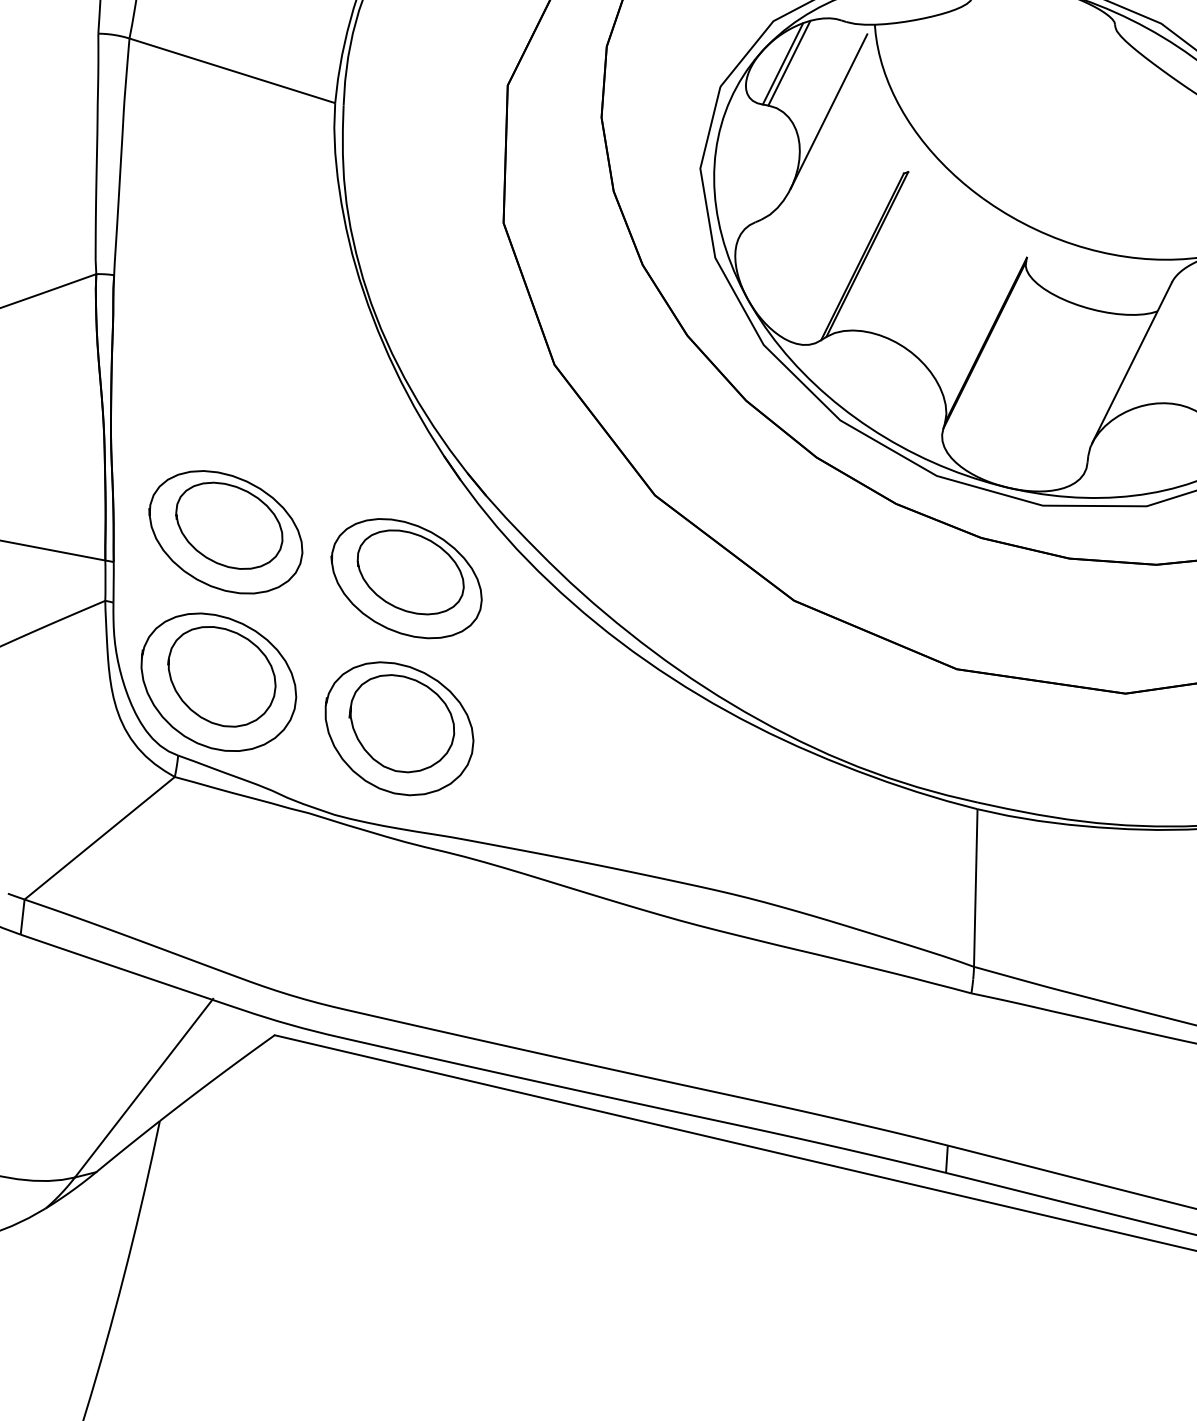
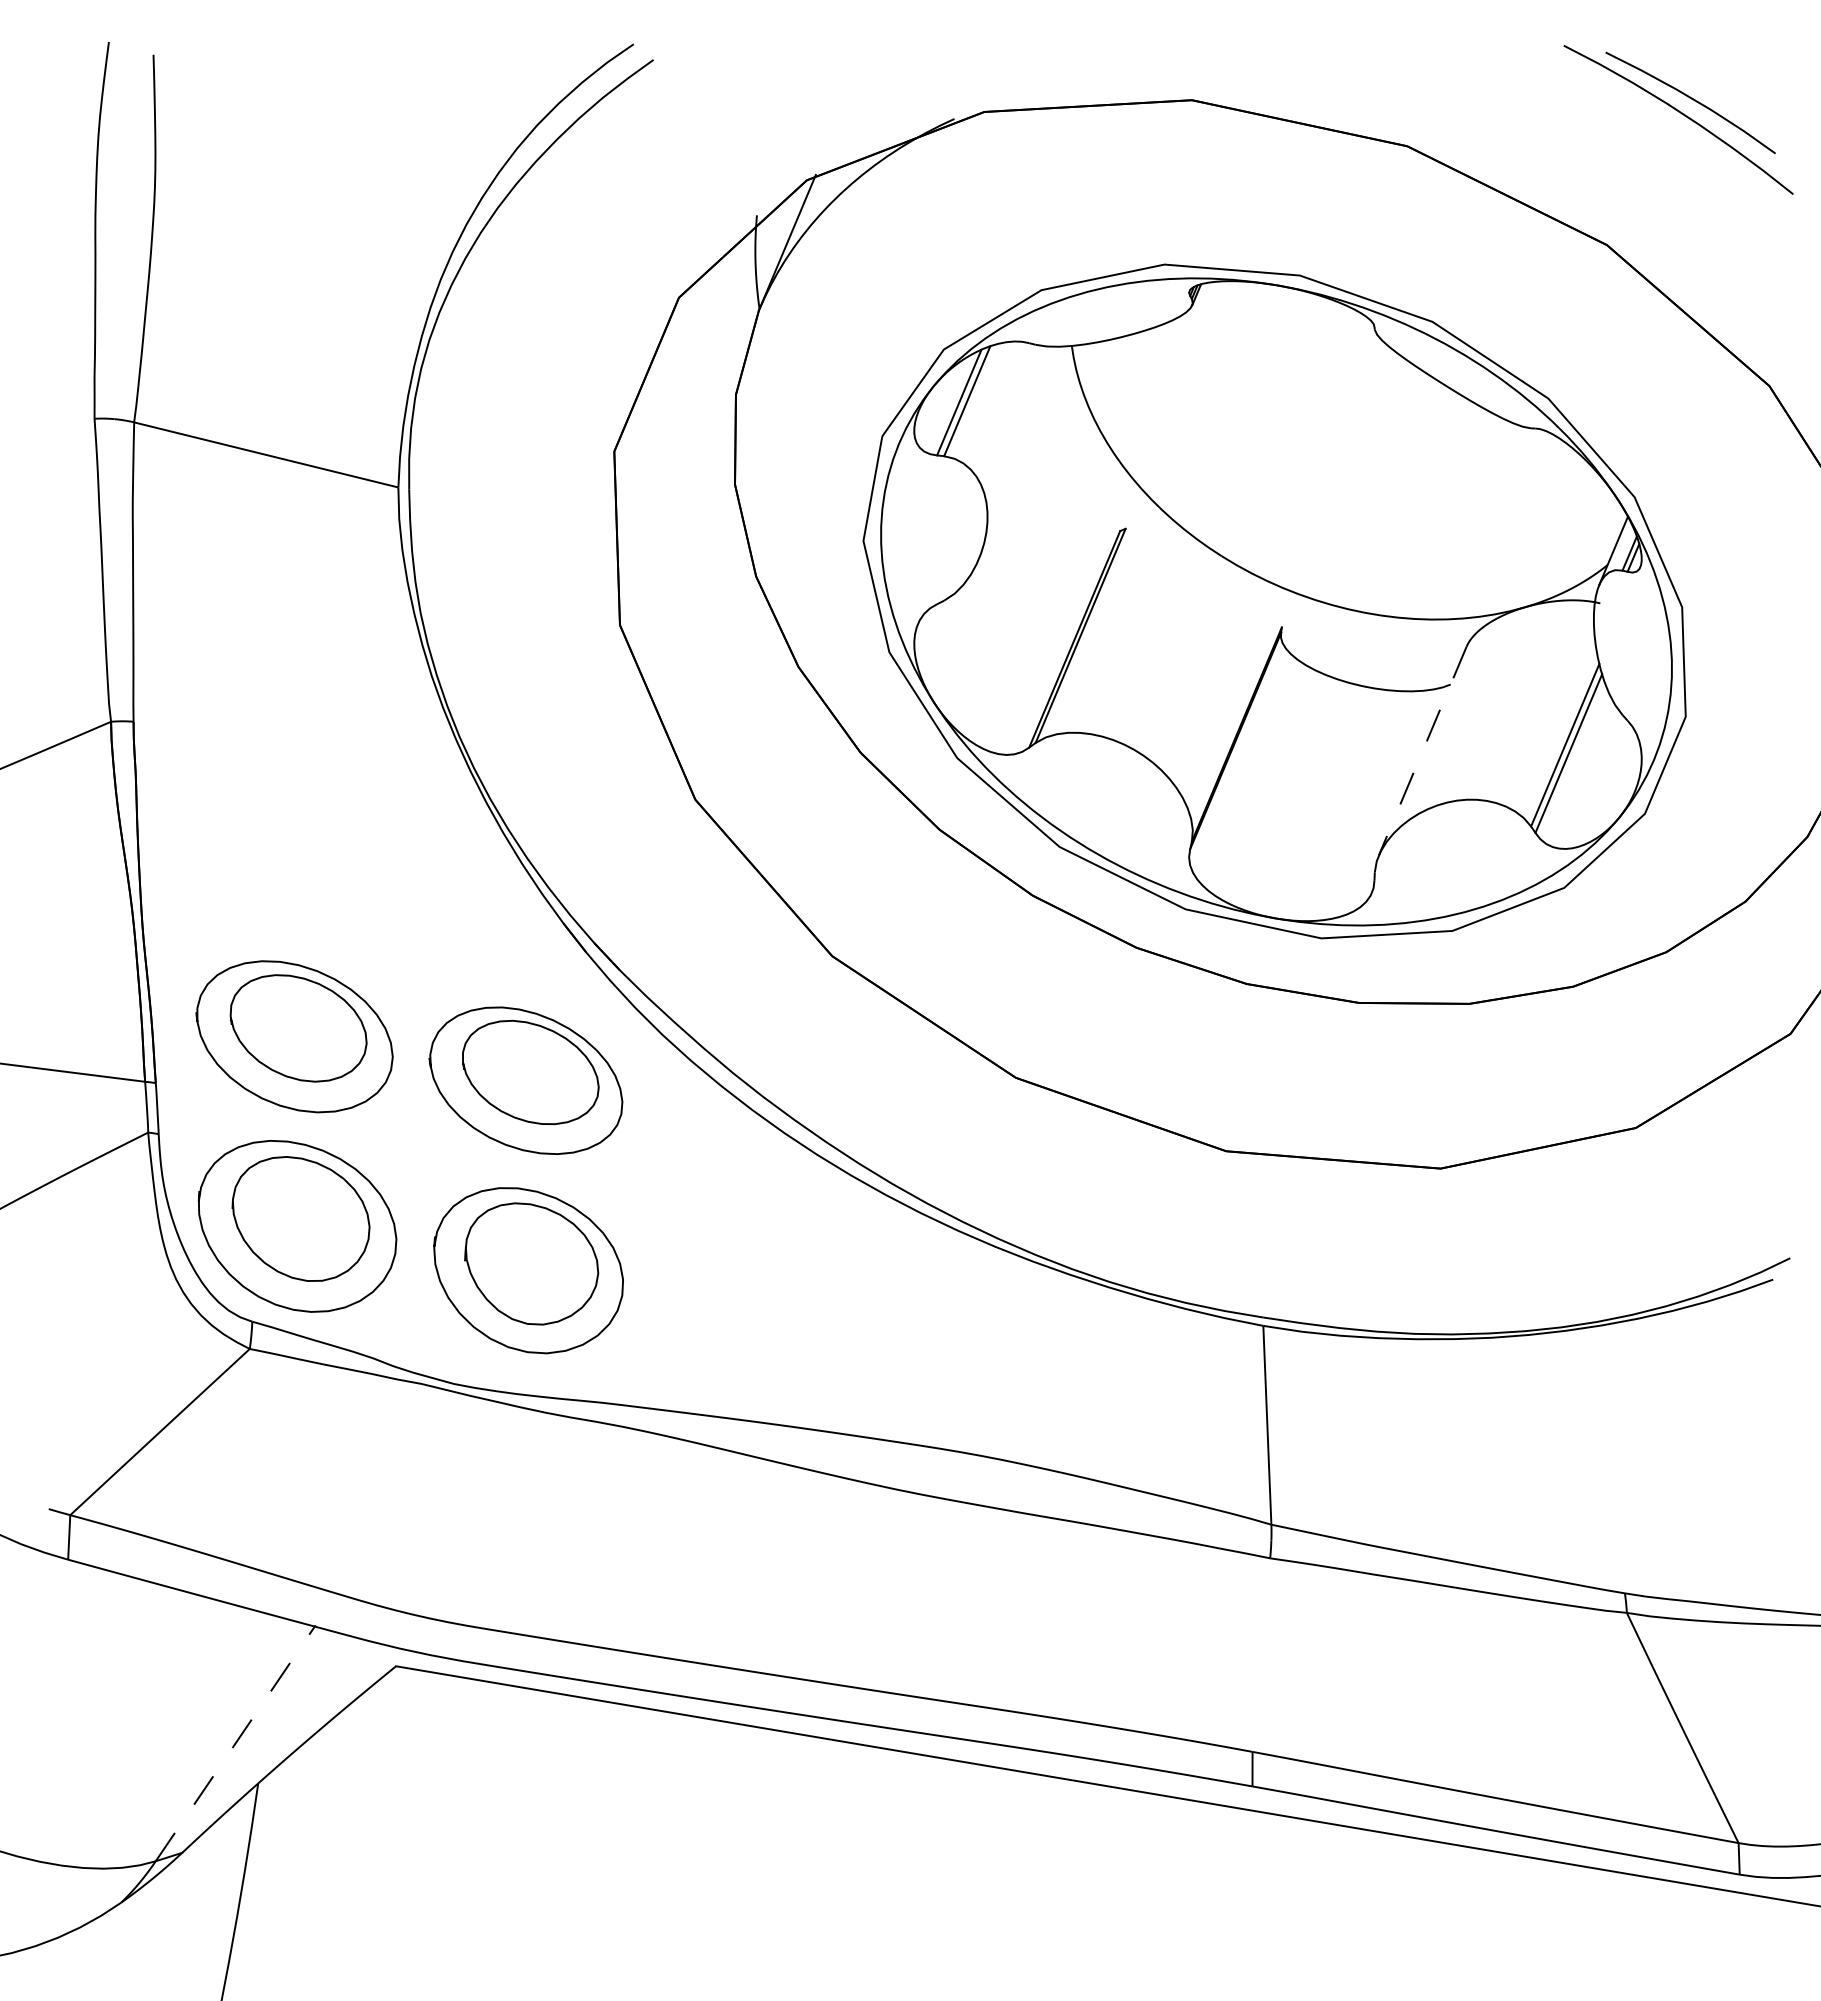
line: (828, 111) -> (1020, 458), removed
line: (1131, 362) -> (1422, 751), solid -> dashed
line: (143, 1088) -> (235, 1743), solid -> dashed

